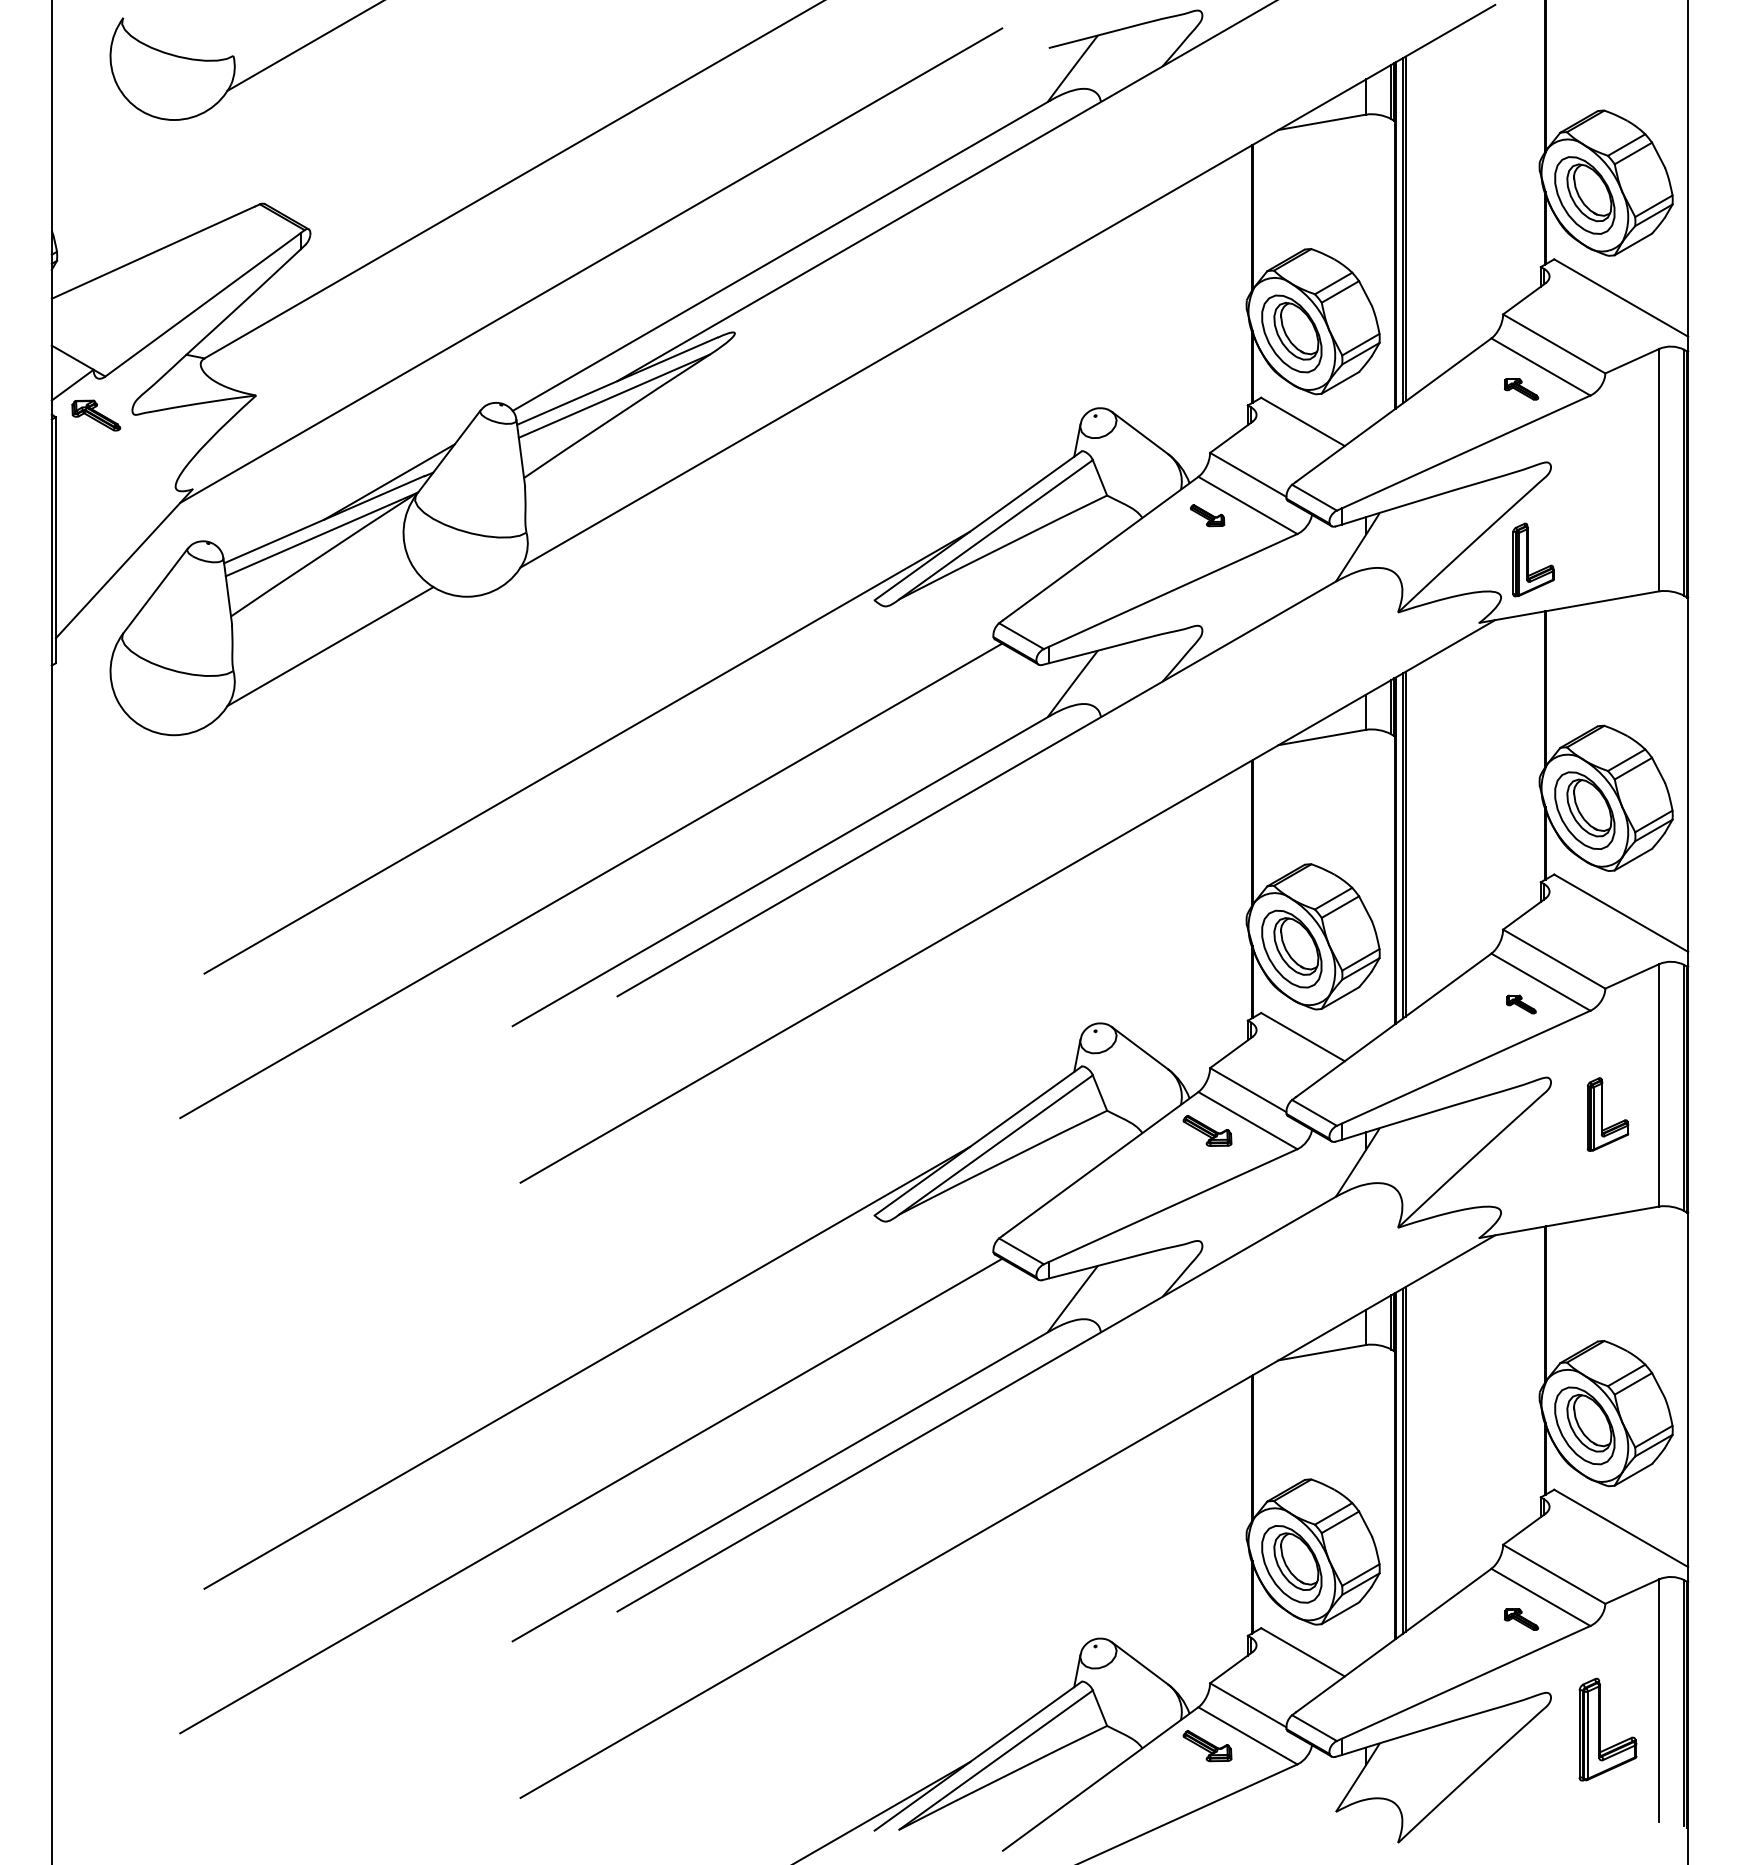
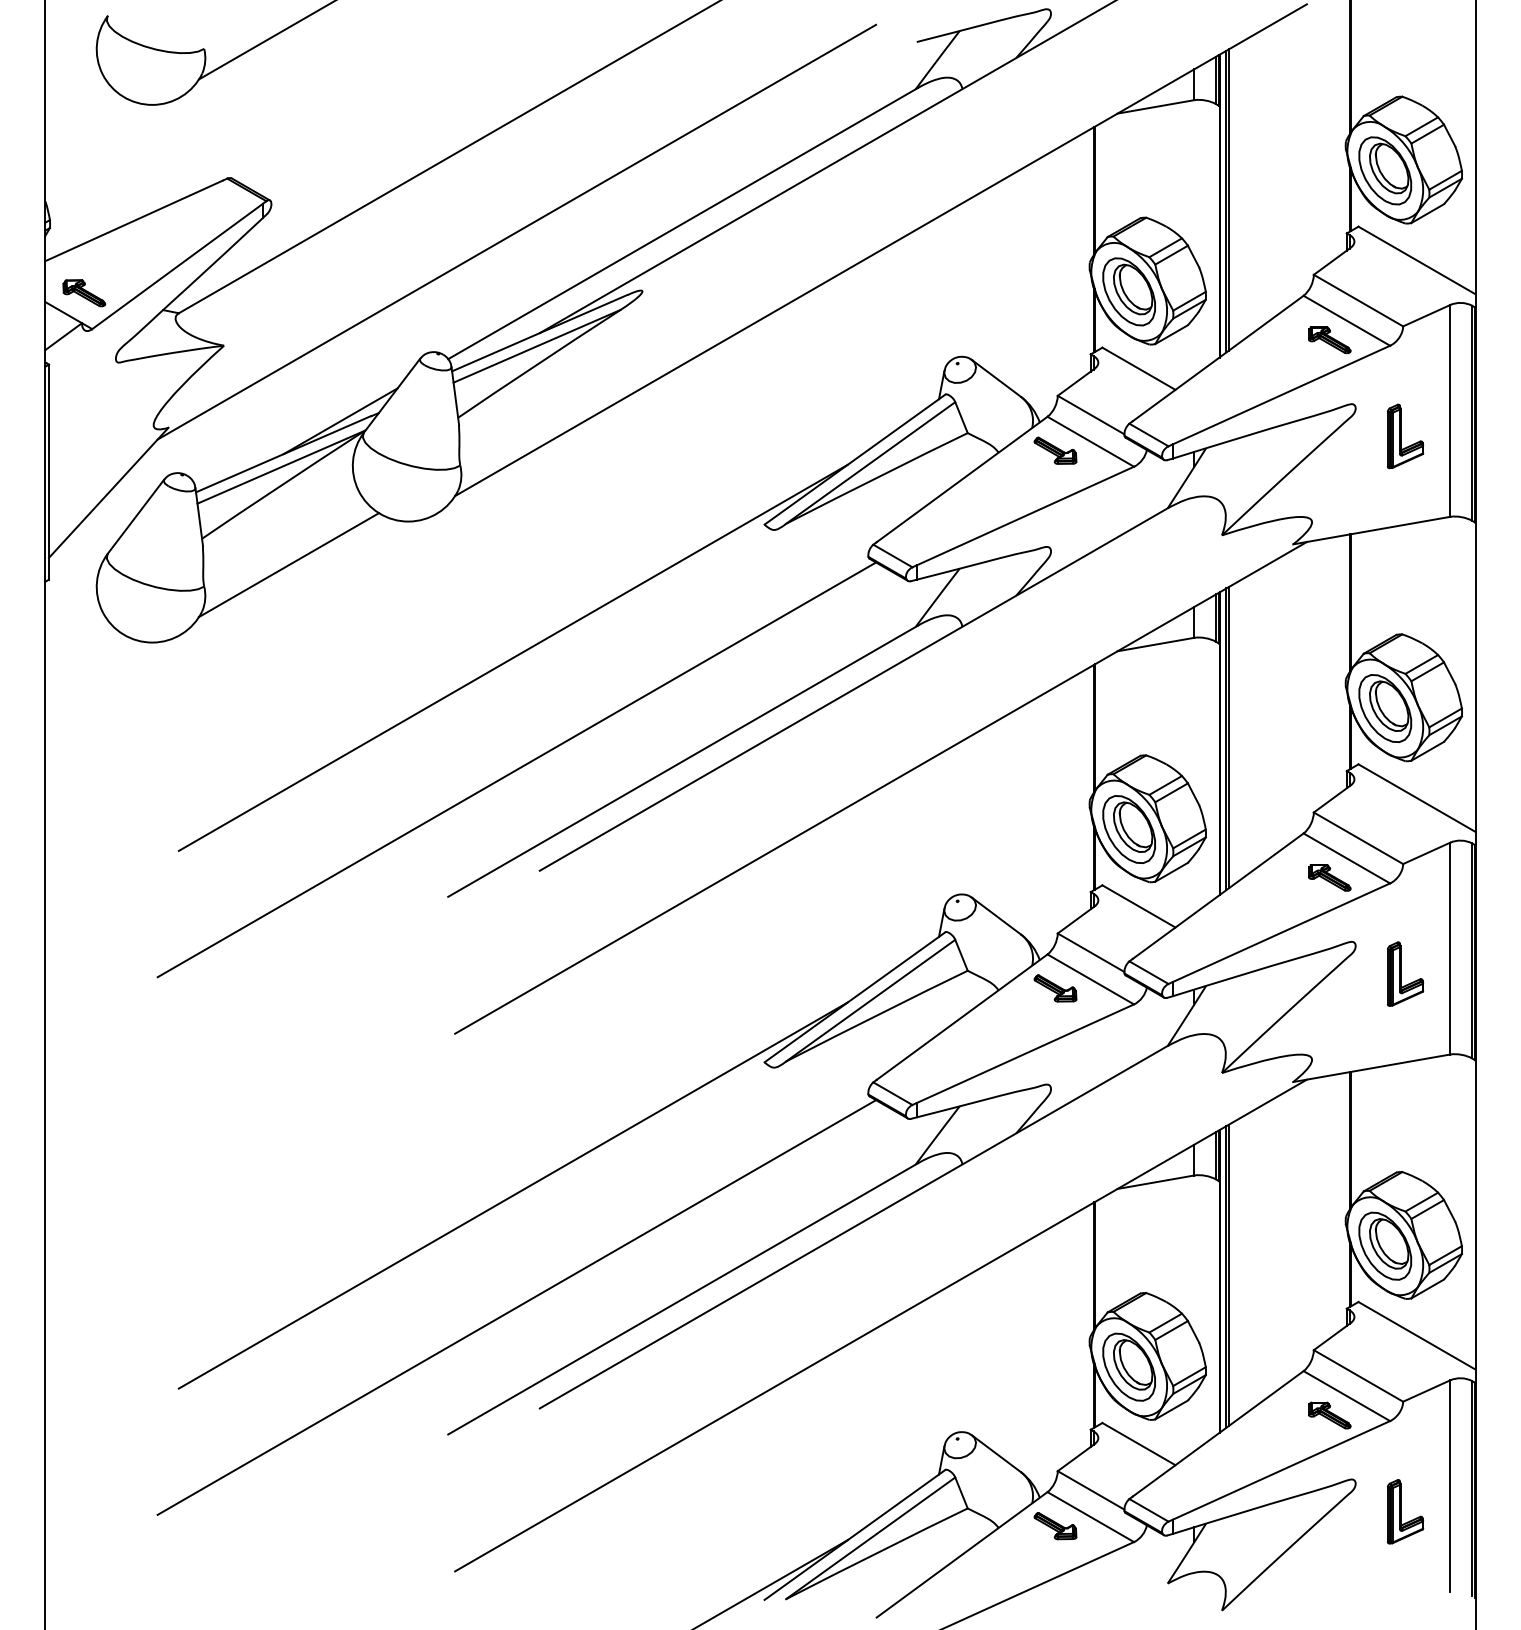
part: (1521, 389) -> (1329, 340), size x1.43
part: (96, 415) -> (84, 293), moved
part: (1207, 515) -> (1055, 450), size x1.43
part: (1533, 560) -> (1405, 436), moved
part: (1521, 1004) -> (1329, 877), size x1.67
part: (1521, 1619) -> (1329, 1415), size x1.43
part: (1608, 1729) -> (1405, 1511), size x0.71

